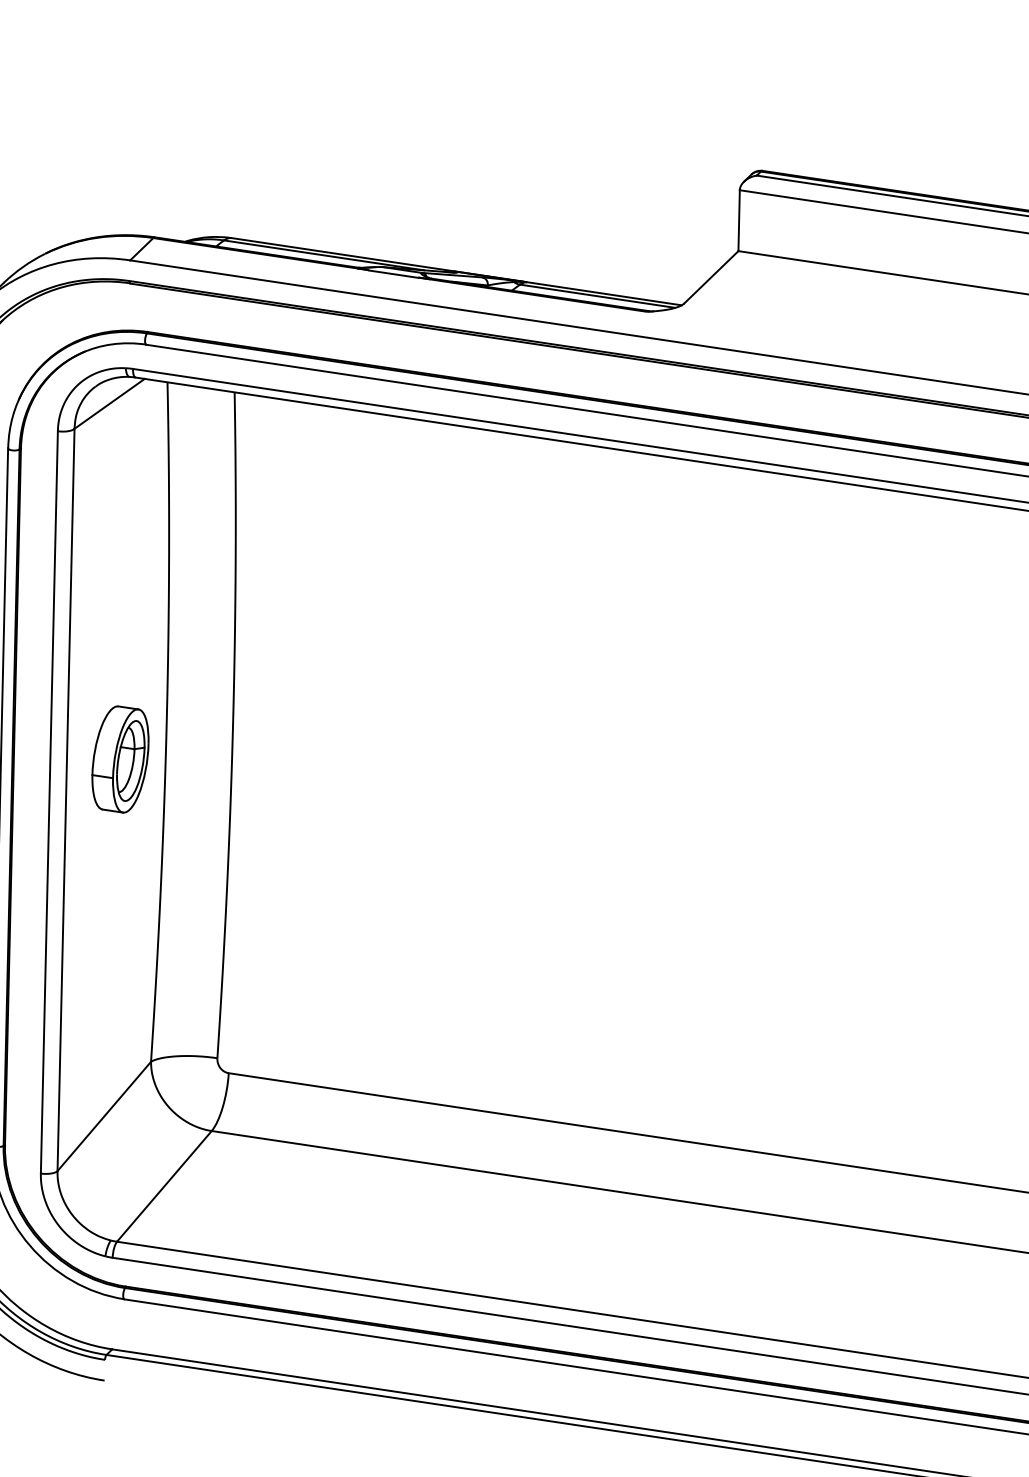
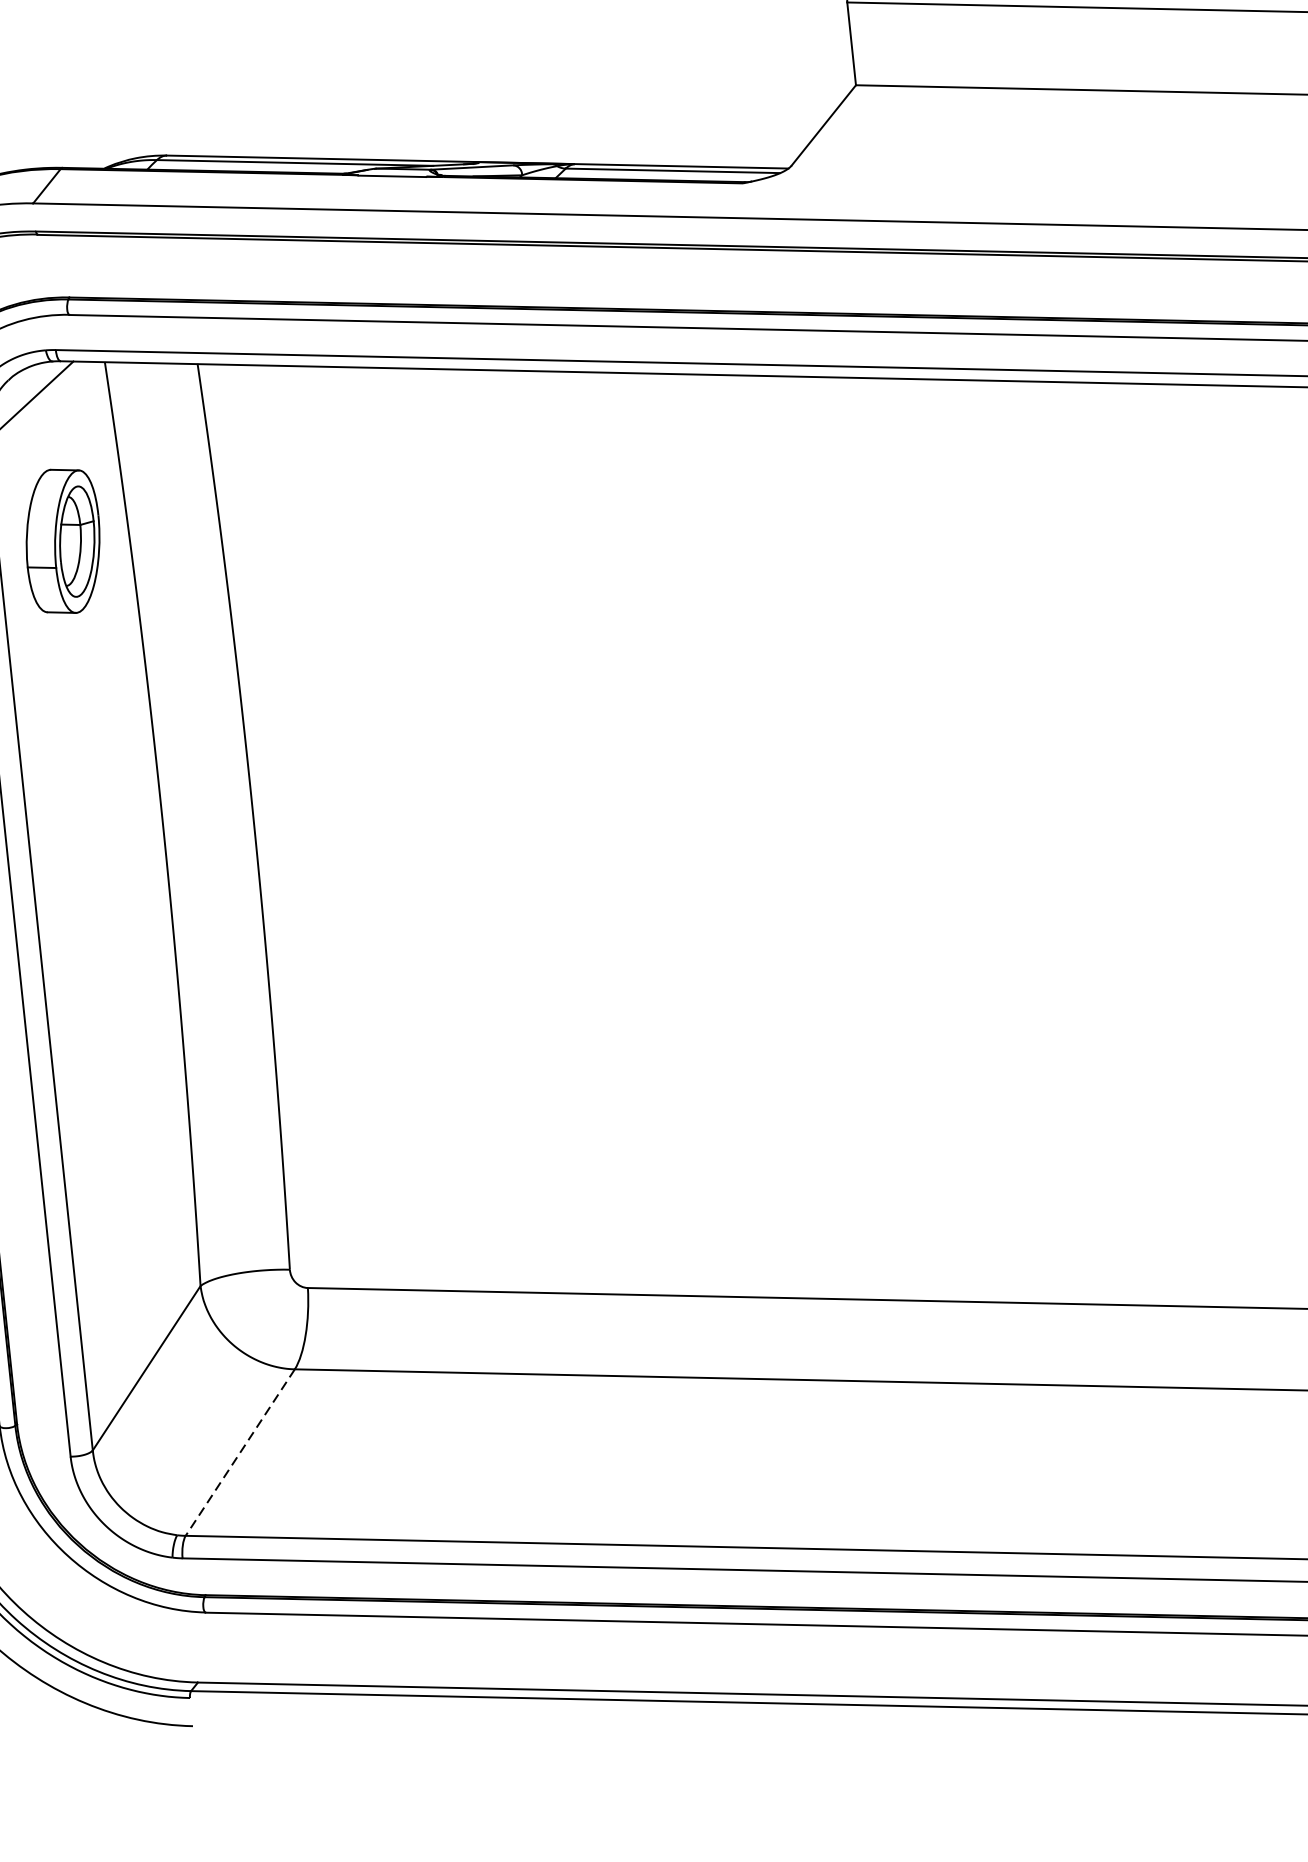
part: (120, 759) -> (63, 541), moved
line: (164, 1186) -> (240, 1452), solid -> dashed

